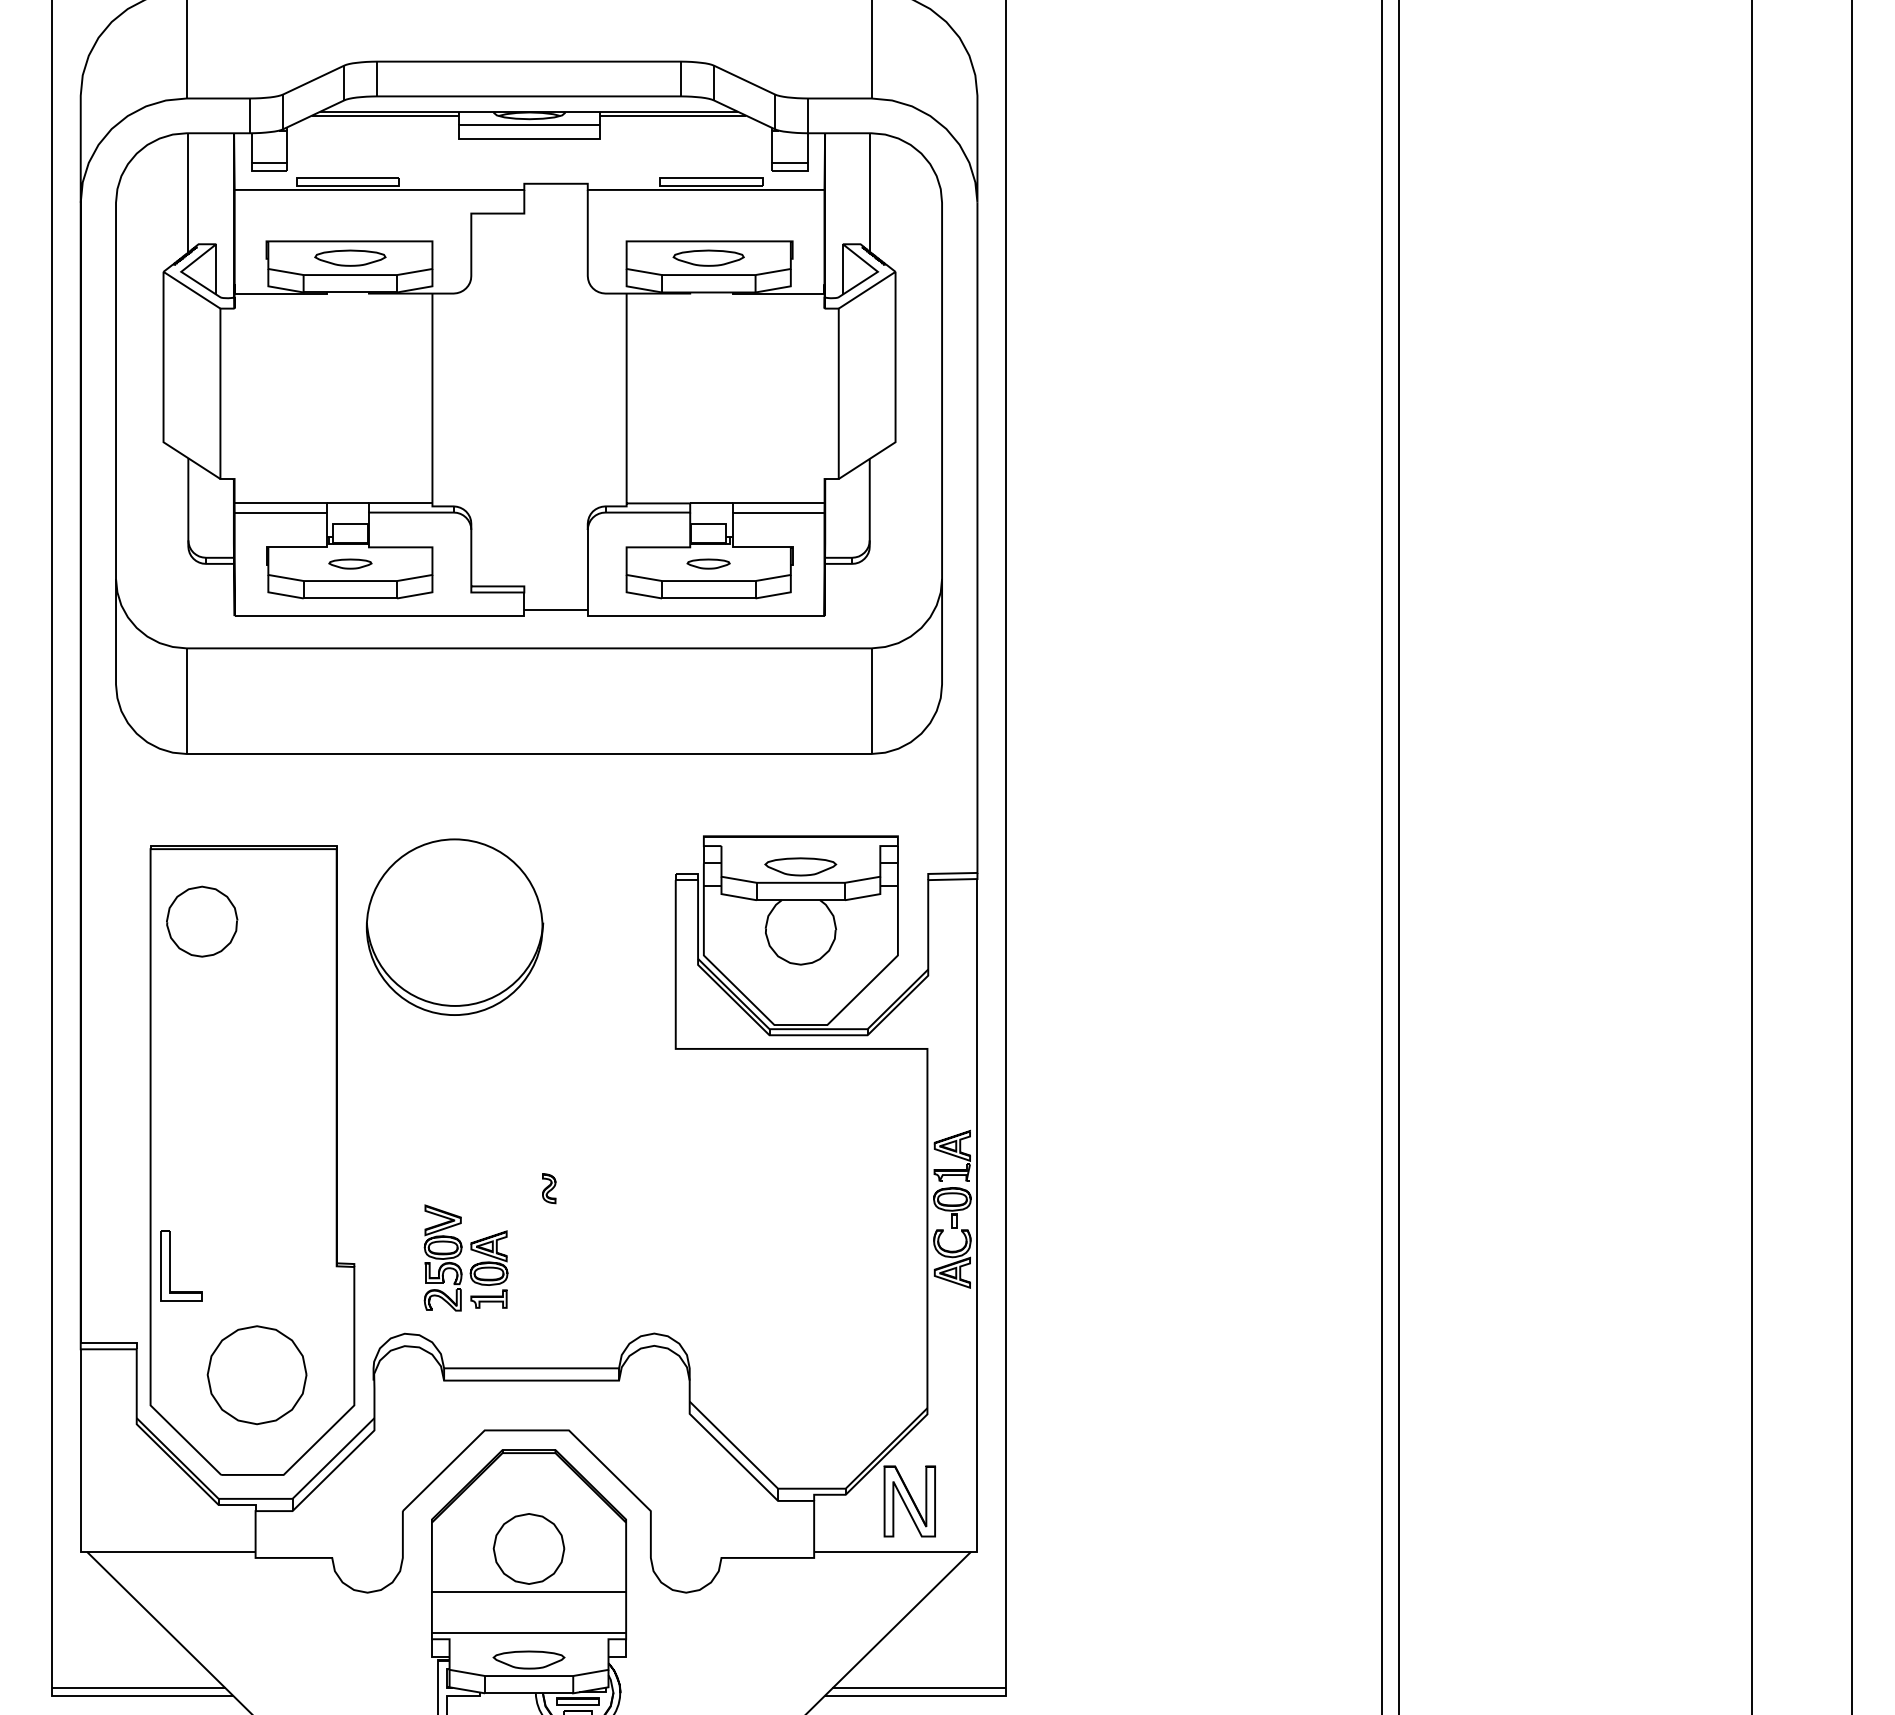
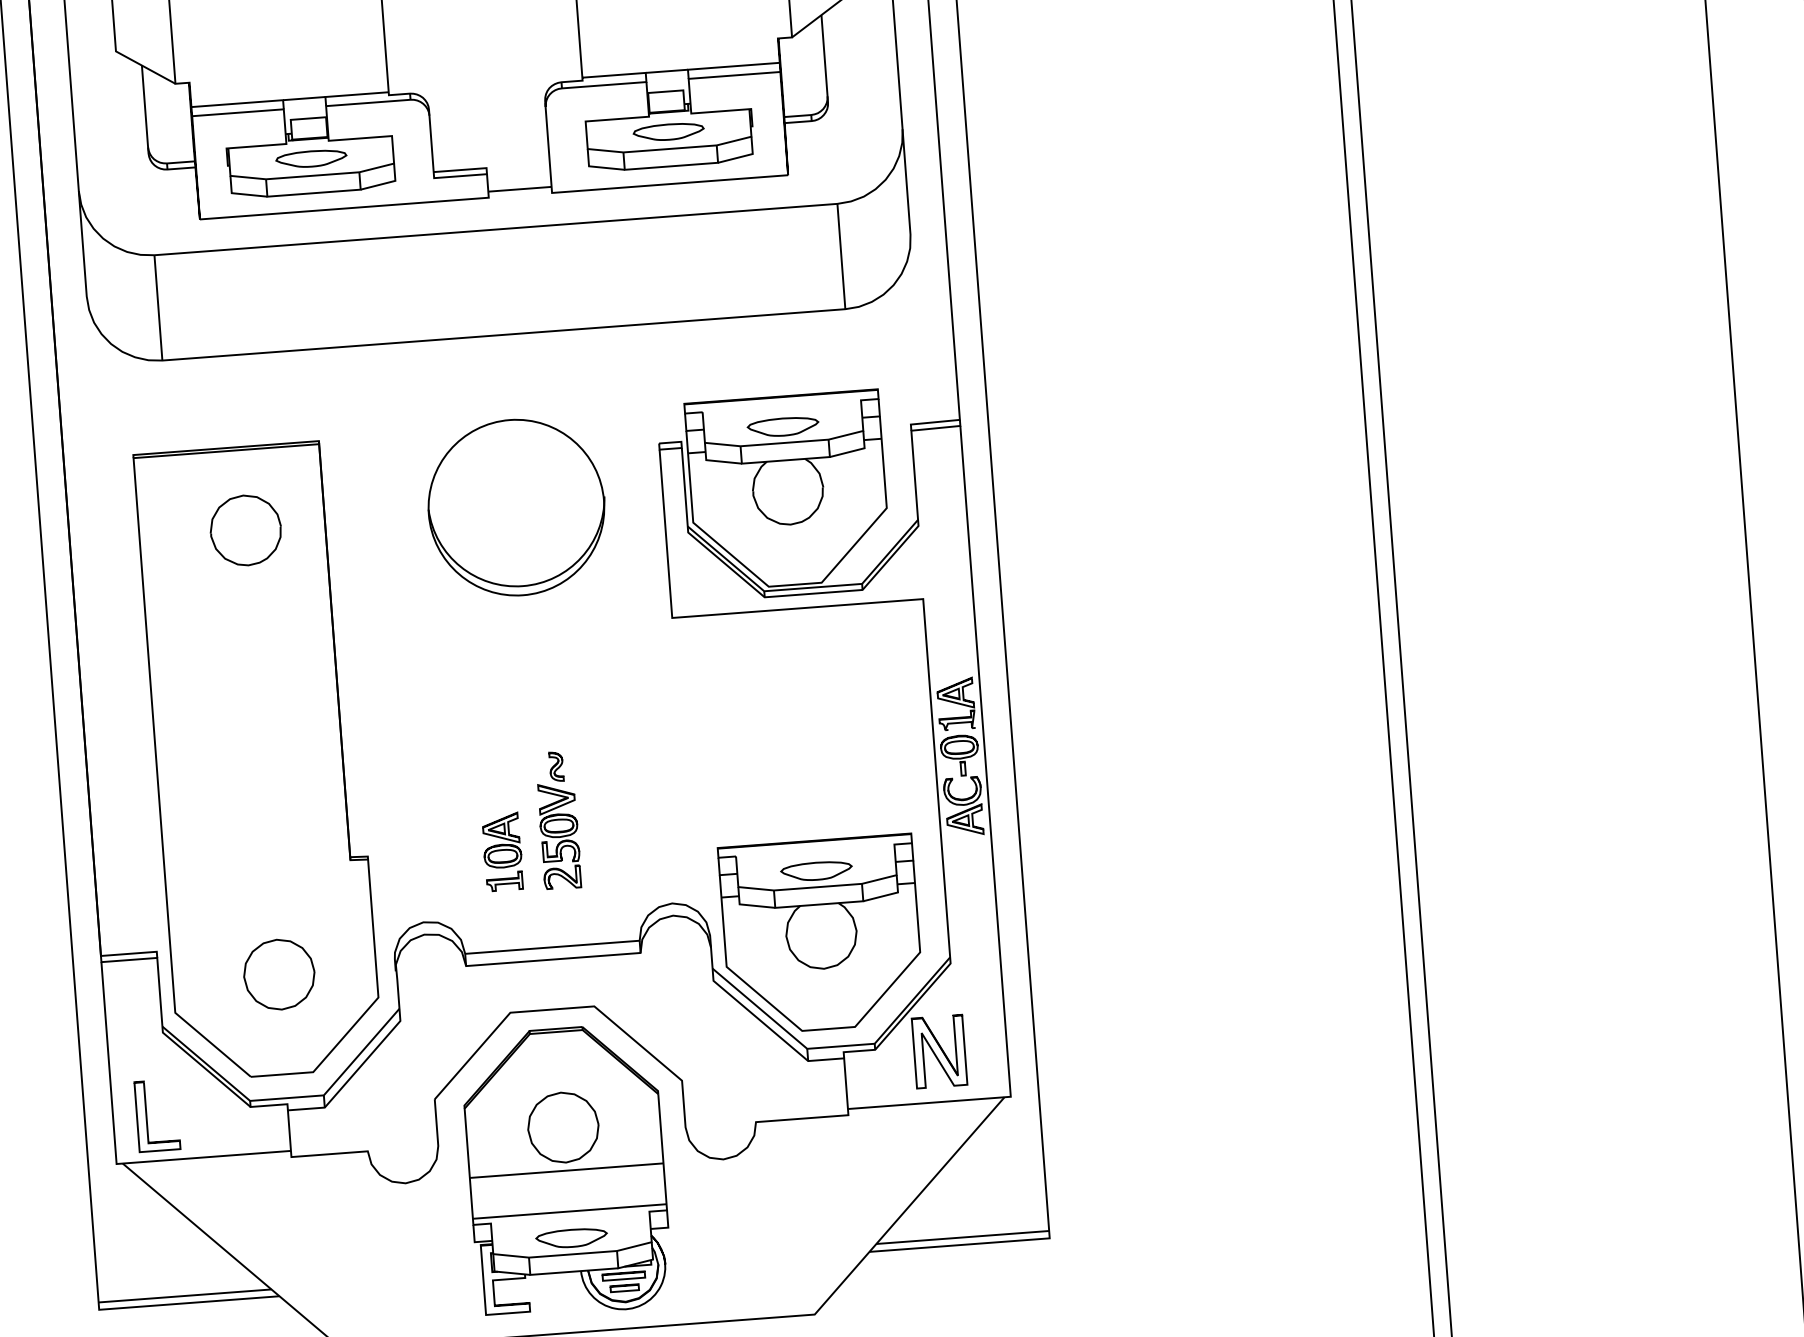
part: (350, 563) -> (311, 158), size x1.67
part: (708, 563) -> (668, 131), size x1.67
part: (202, 921) -> (246, 530), moved
part: (454, 926) -> (516, 506), moved
part: (442, 1257) -> (558, 835), moved
part: (170, 1265) -> (146, 1116), moved
part: (257, 1374) -> (279, 973), size x0.71
part: (800, 1375) -> (821, 934), added

